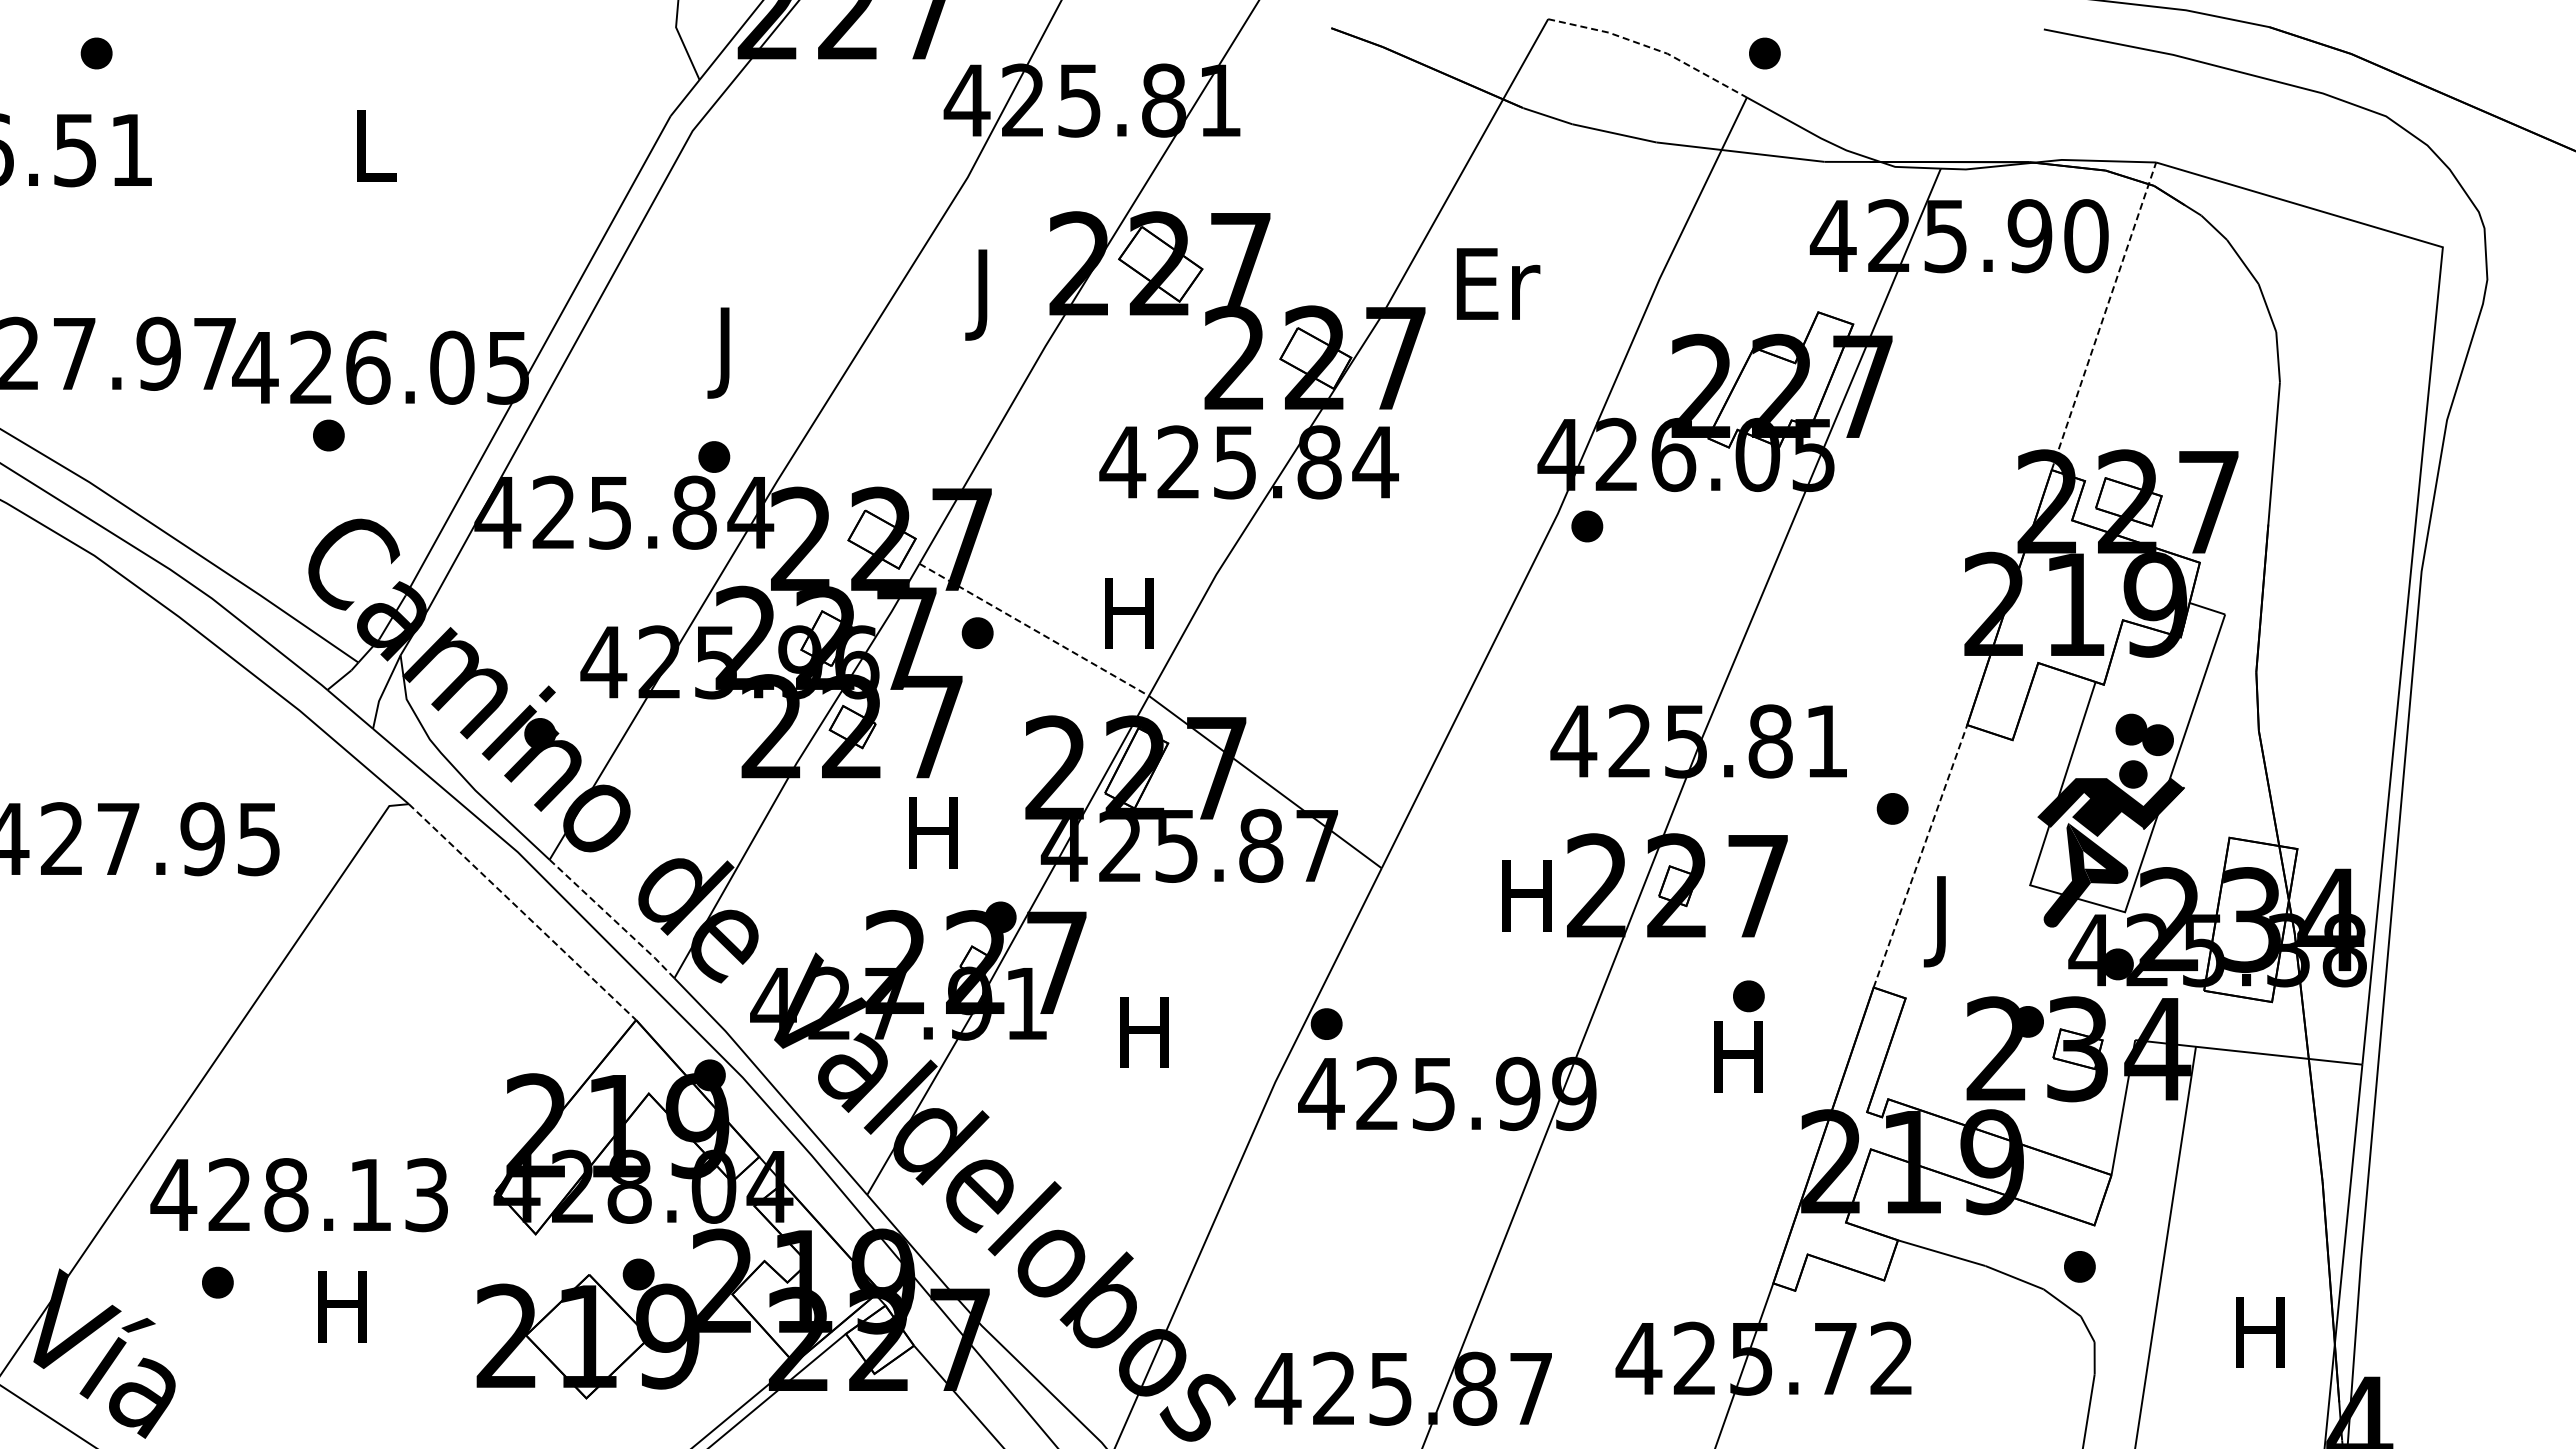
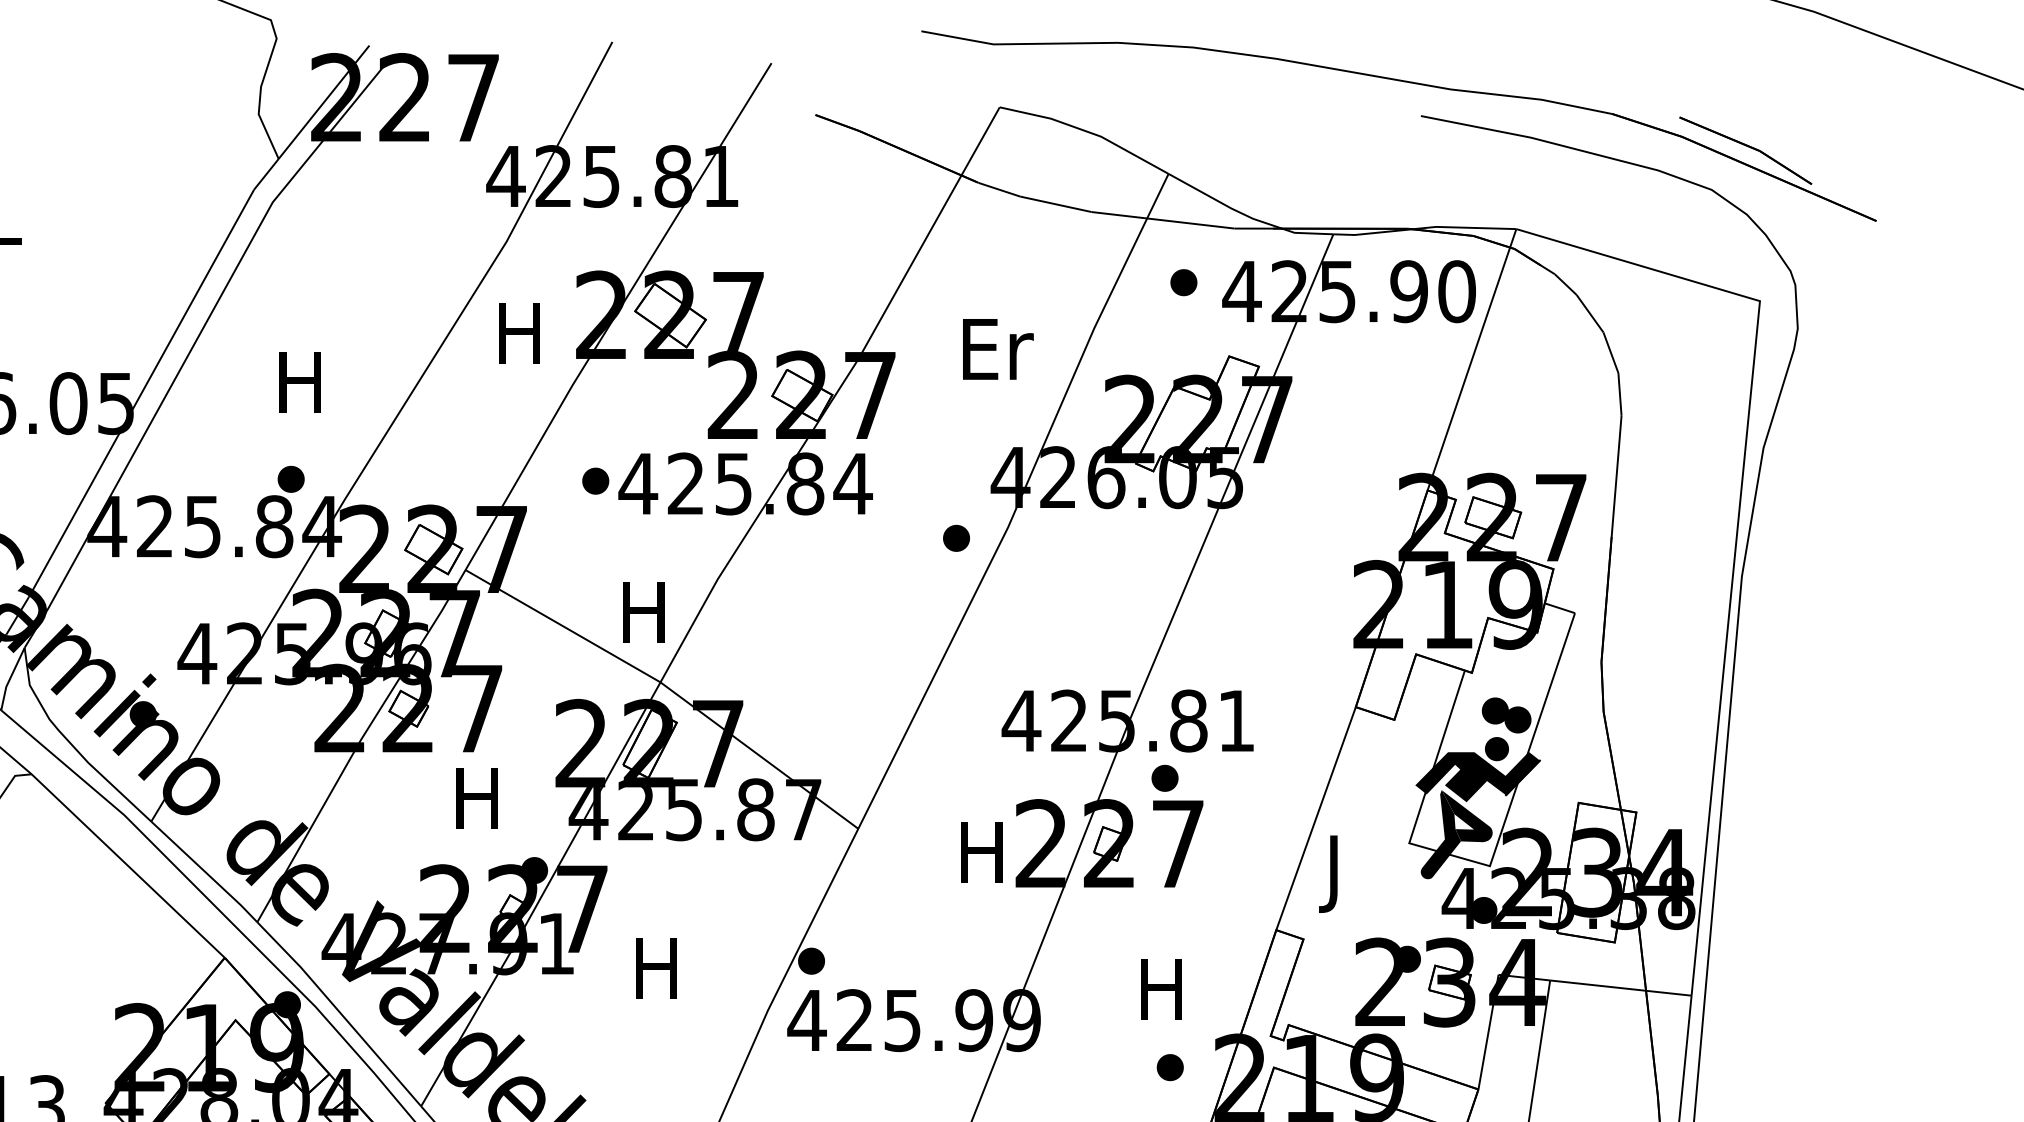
line: (1651, 48) -> (1087, 132), dashed -> solid
part: (1764, 53) -> (1183, 282), moved
part: (2426, 70) -> (1746, 150), added
text: (1498, 283) -> (998, 348), moved
text: (982, 294) -> (519, 341), J -> H
line: (2104, 315) -> (1472, 359), dashed -> solid
text: (724, 352) -> (299, 390), J -> H
part: (1587, 526) -> (956, 538), moved
line: (1034, 630) -> (563, 626), dashed -> solid
part: (977, 632) -> (595, 480), moved
part: (1892, 808) -> (1164, 778), moved
line: (1920, 855) -> (1316, 817), dashed -> solid
line: (522, 912) -> (128, 866), dashed -> solid
line: (613, 918) -> (205, 871), dashed -> solid
part: (1748, 996) -> (1169, 1067), moved

